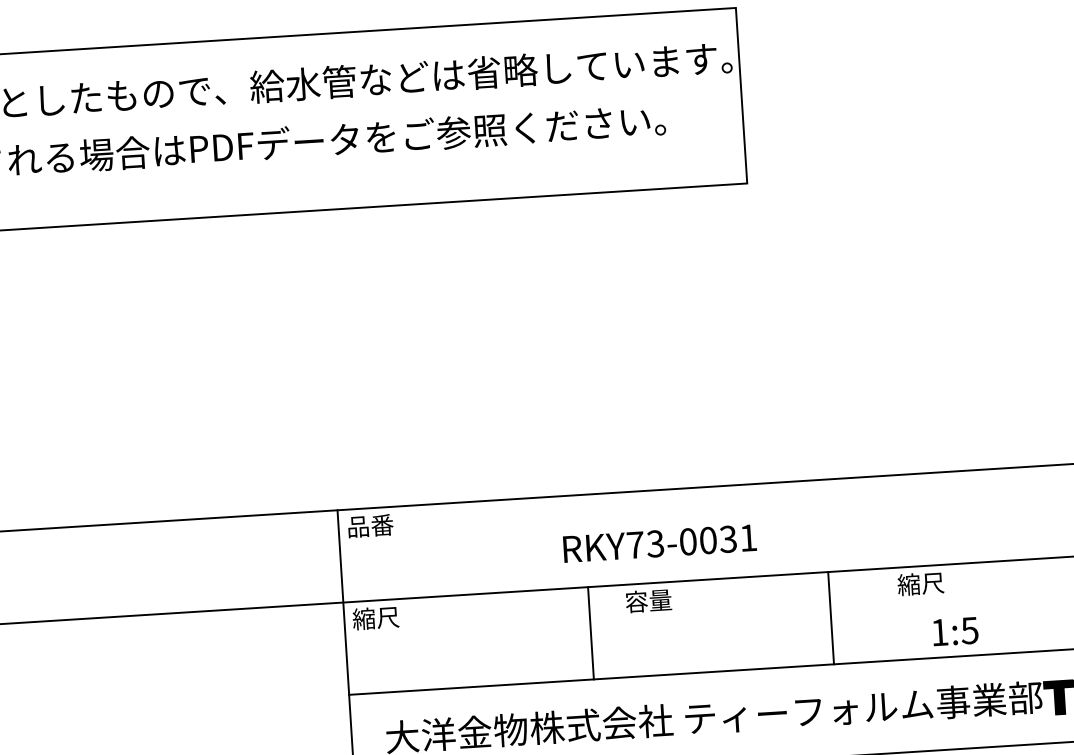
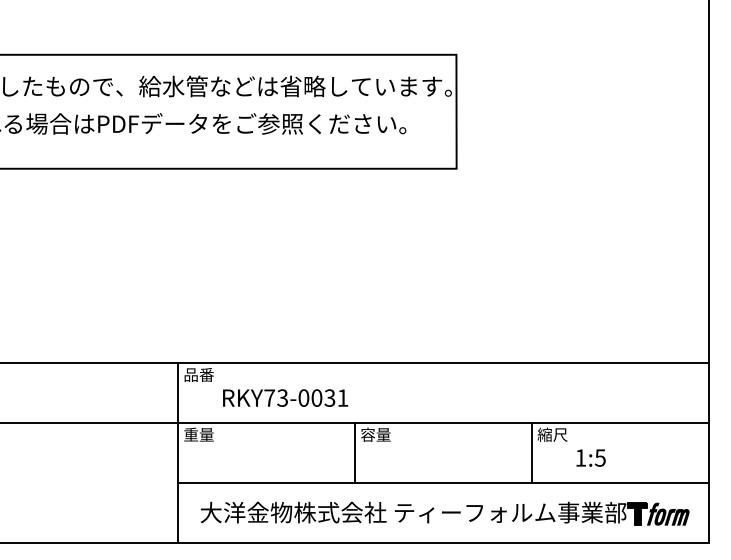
text: (659, 542) -> (285, 397), moved
text: (375, 617) -> (198, 434), 縮尺 -> 重量
line: (831, 618) -> (532, 453), moved
text: (954, 630) -> (590, 457), moved
line: (591, 633) -> (355, 453), moved

